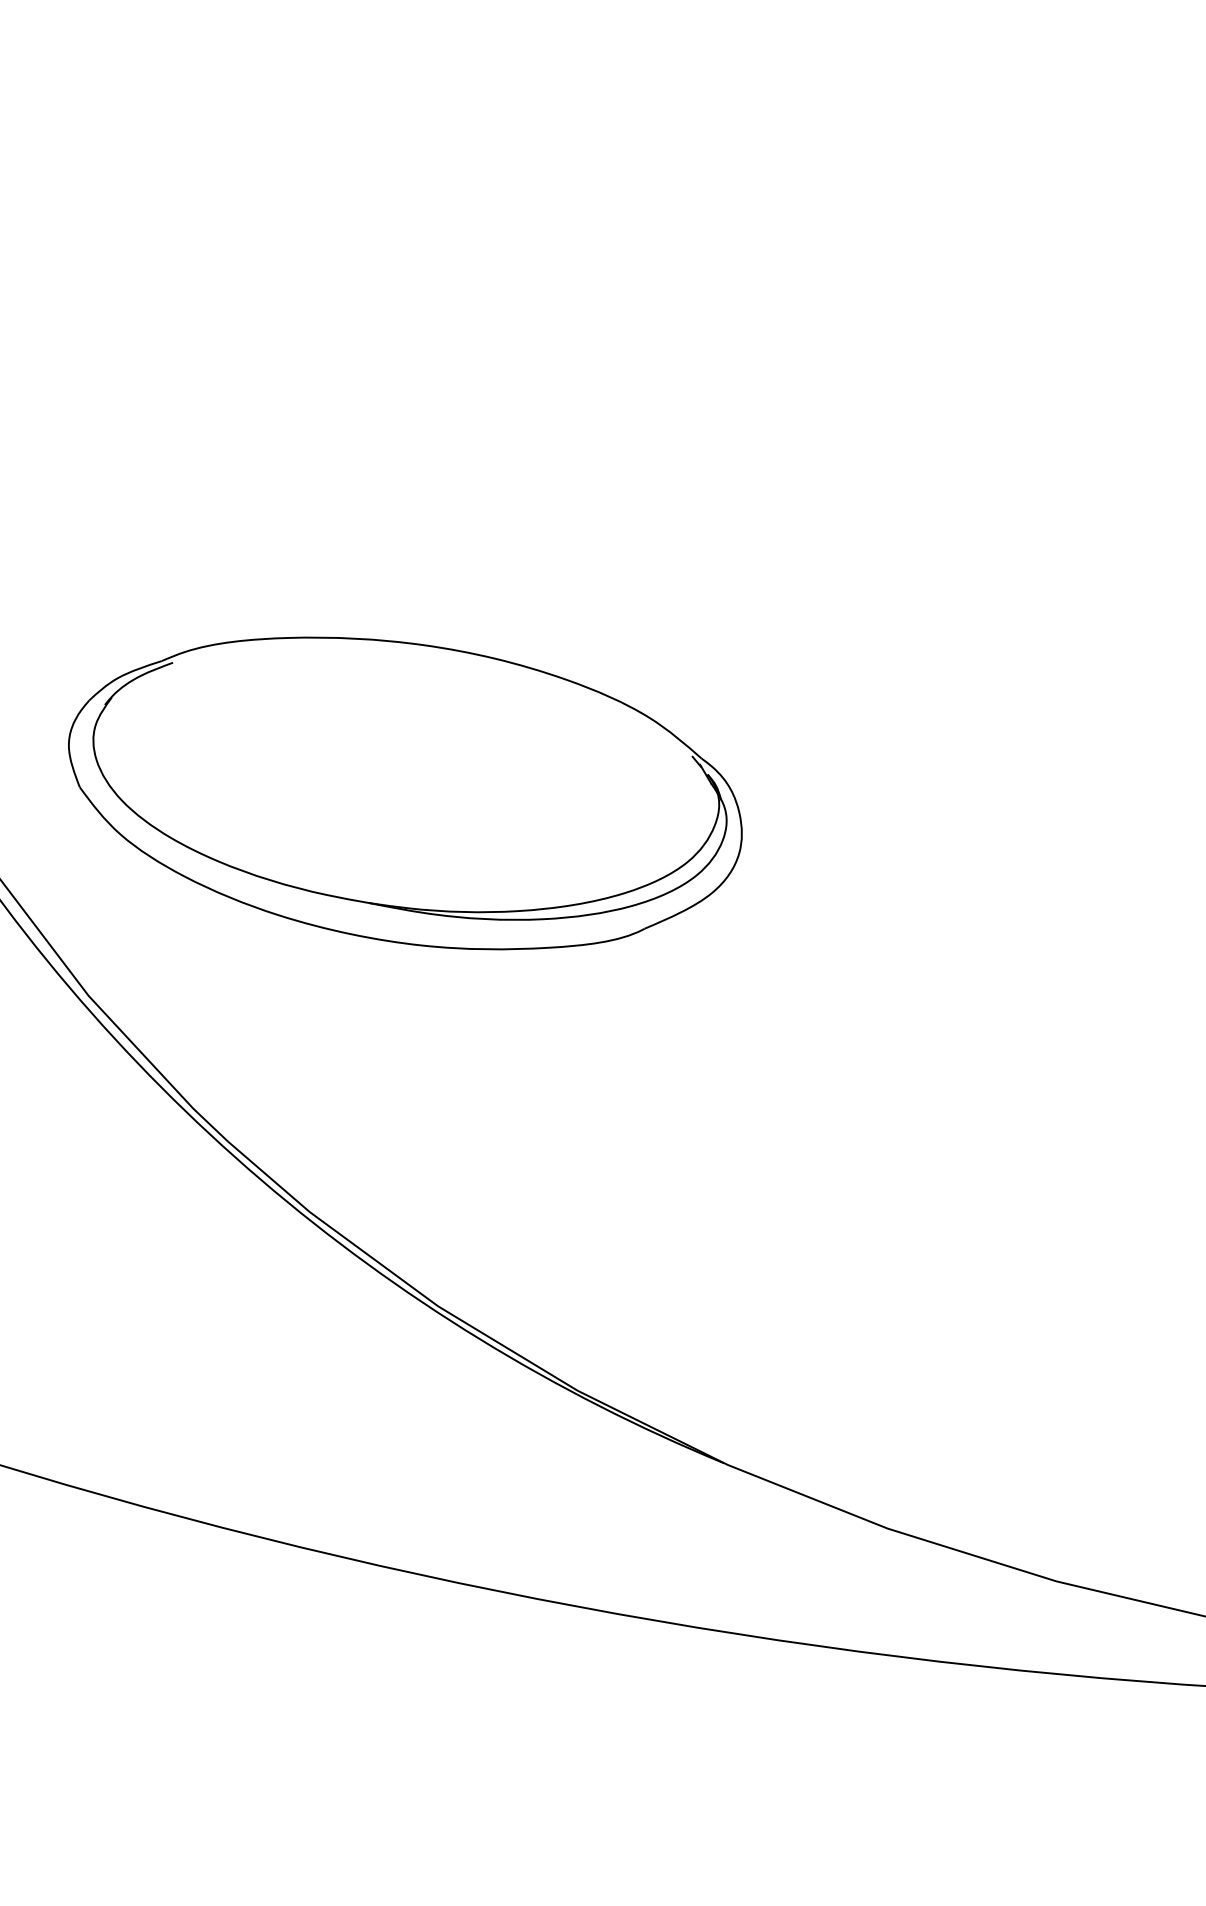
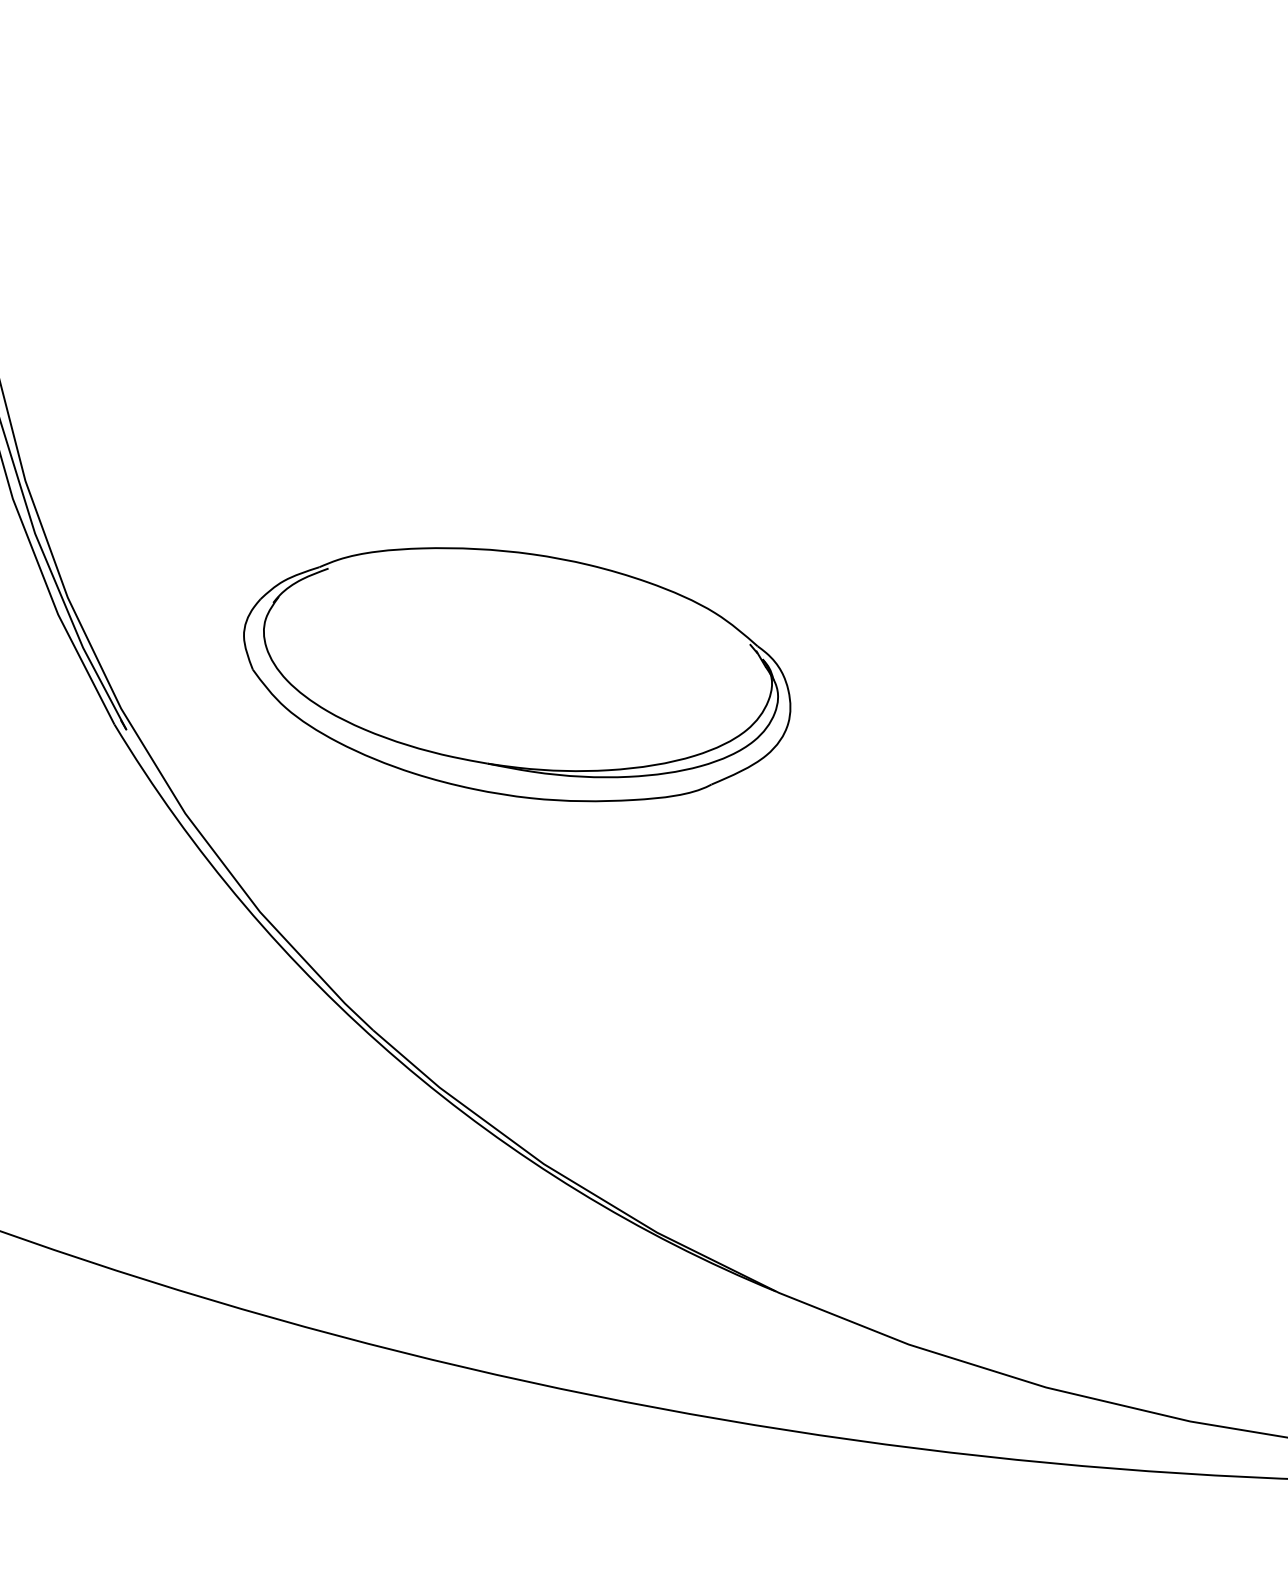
part: (405, 793) -> (517, 674), moved

